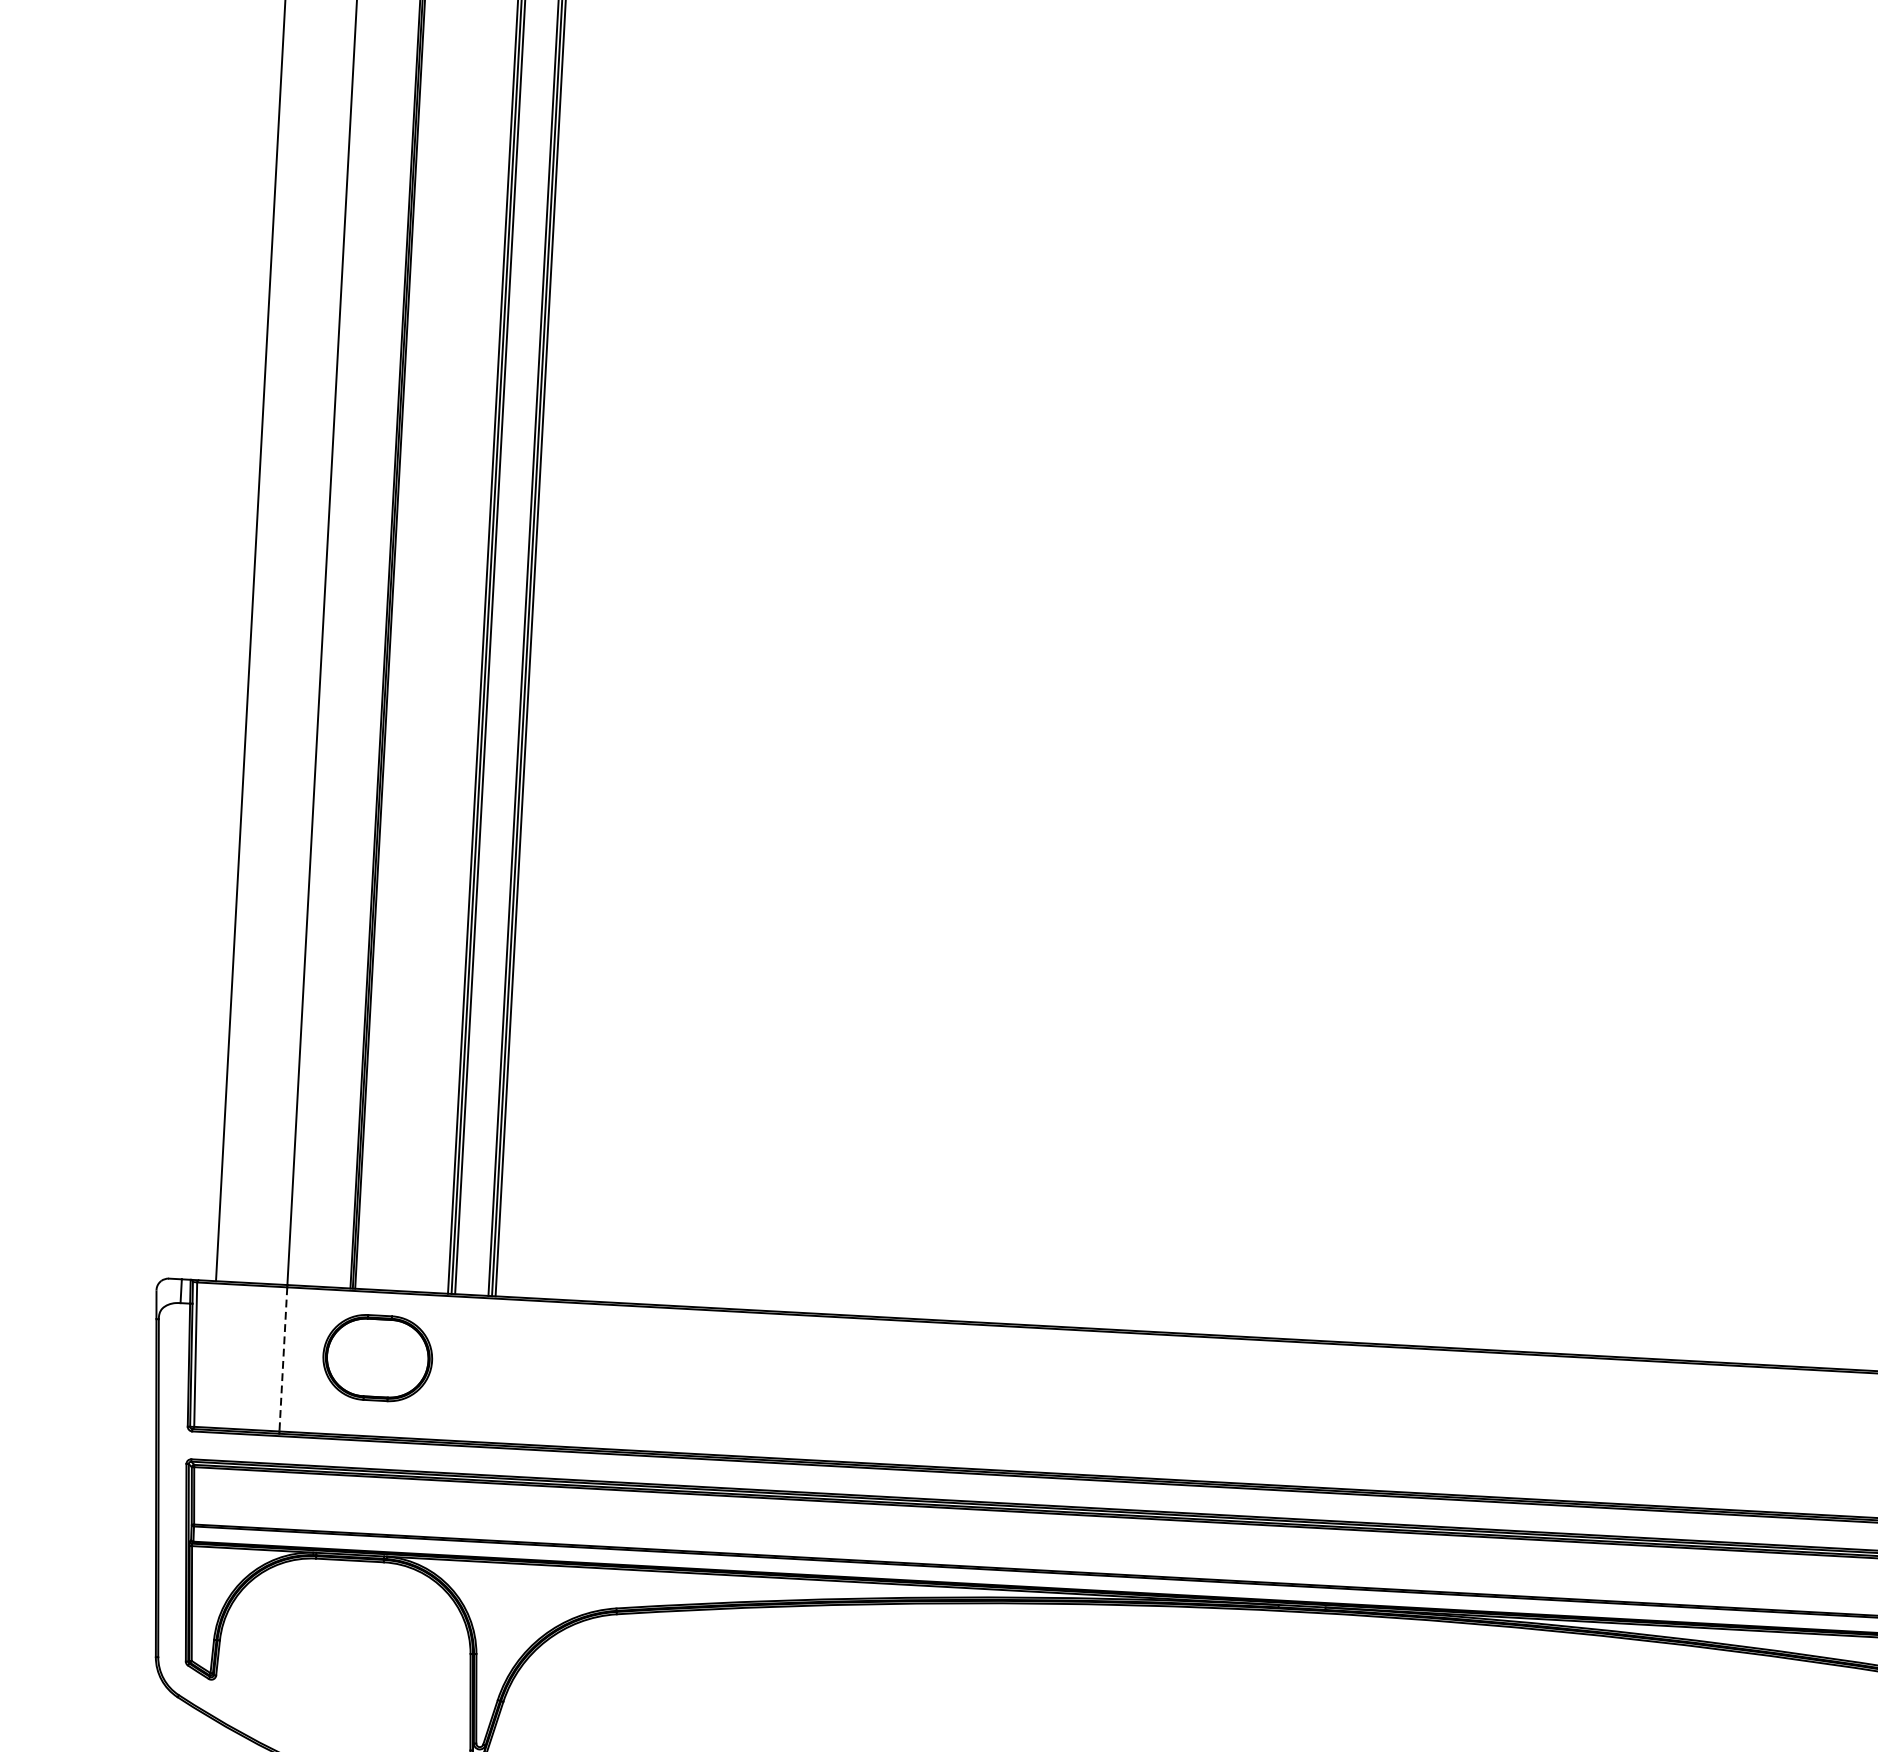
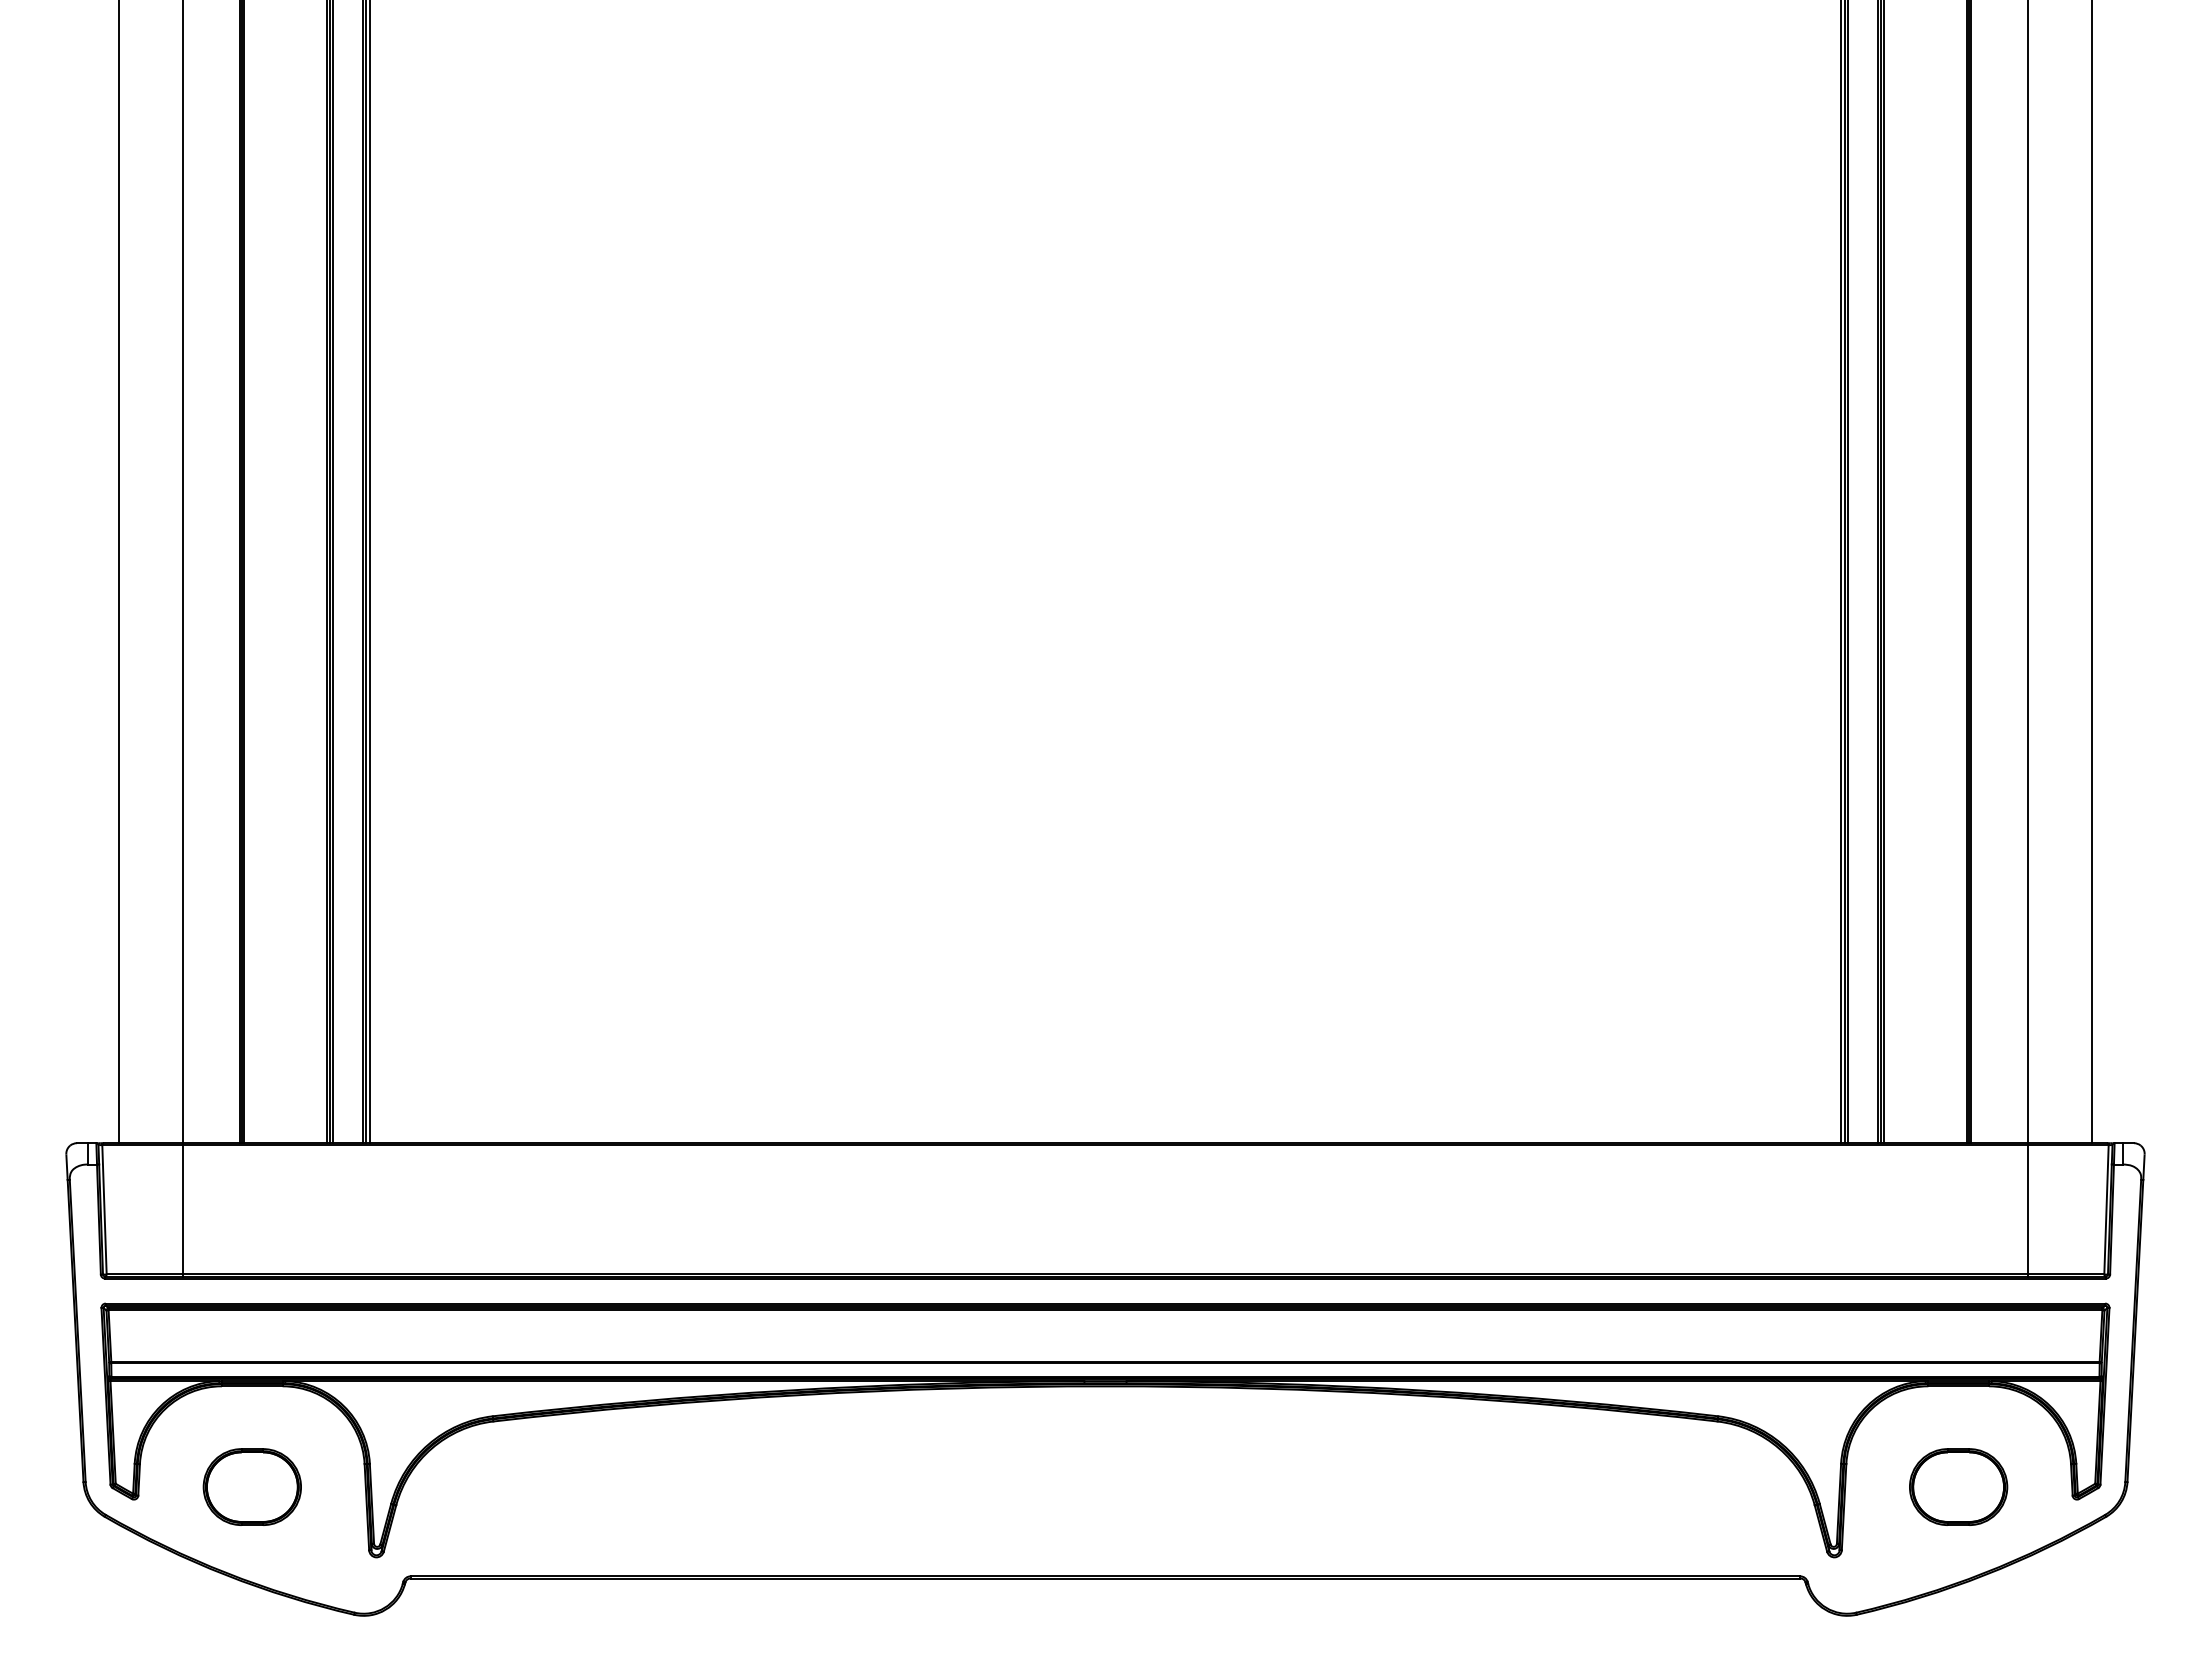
part: (376, 1357) -> (251, 1486), moved
line: (283, 1359) -> (183, 1209), dashed -> solid

